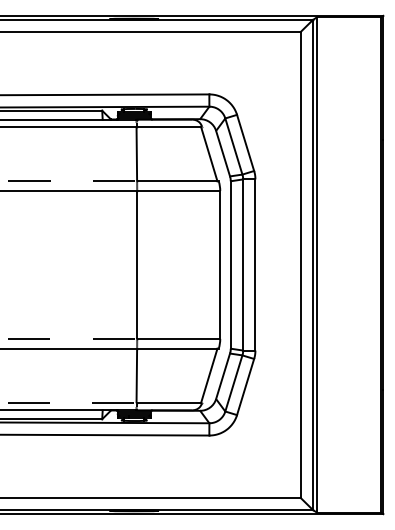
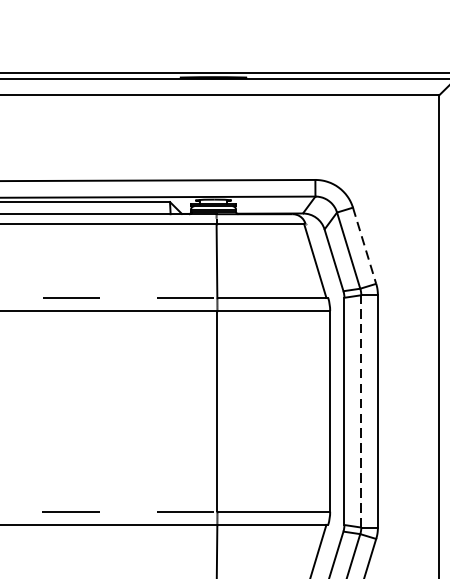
line: (245, 143) -> (364, 246), solid -> dashed
line: (243, 264) -> (361, 410), solid -> dashed

